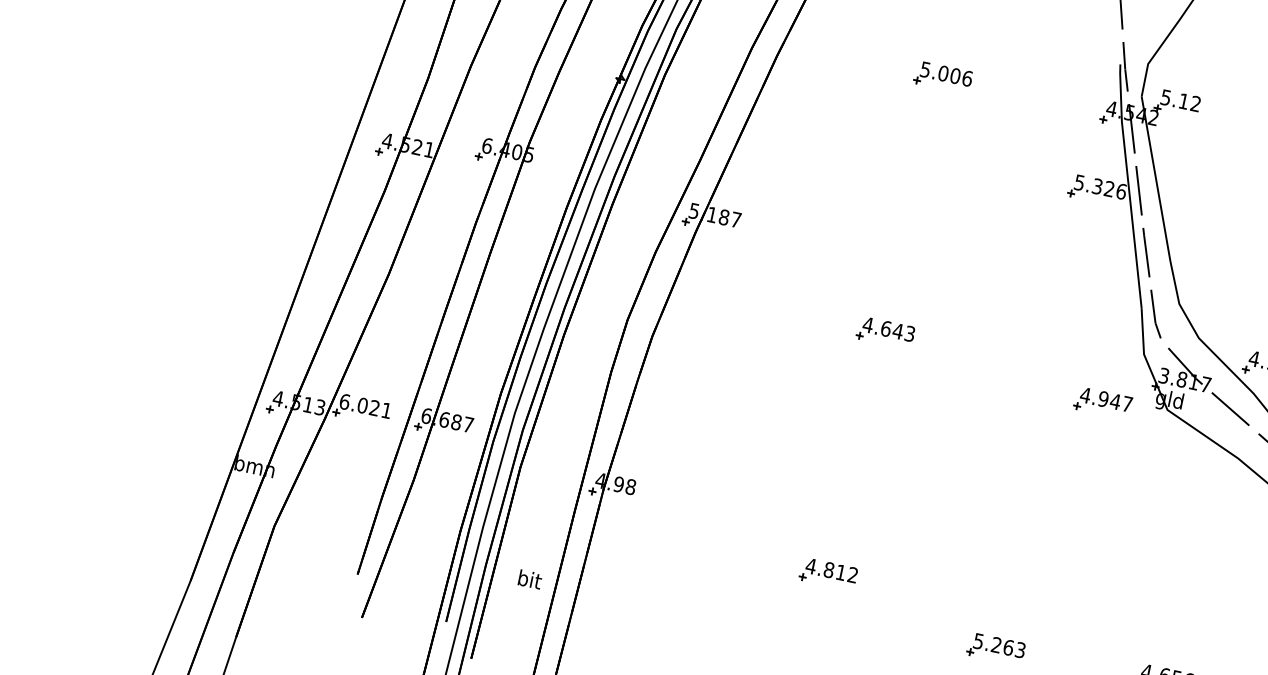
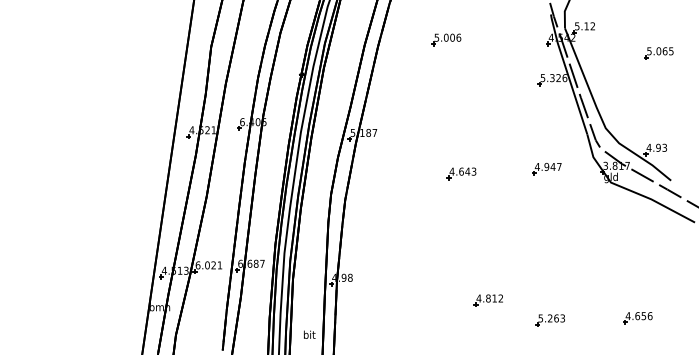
part: (943, 76) -> (446, 39), moved
part: (1101, 403) -> (546, 169), moved
part: (826, 573) -> (487, 300), moved

